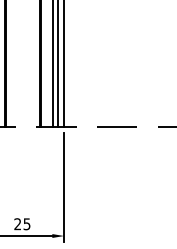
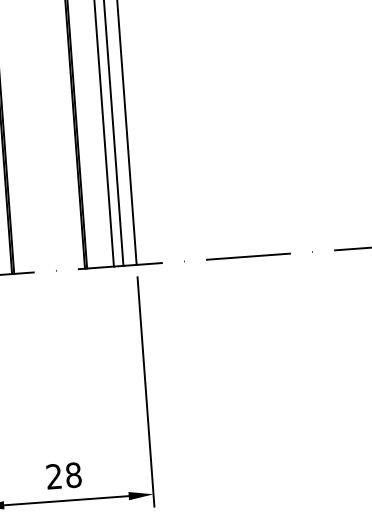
text: (26, 224) -> (72, 475), 25 -> 28

